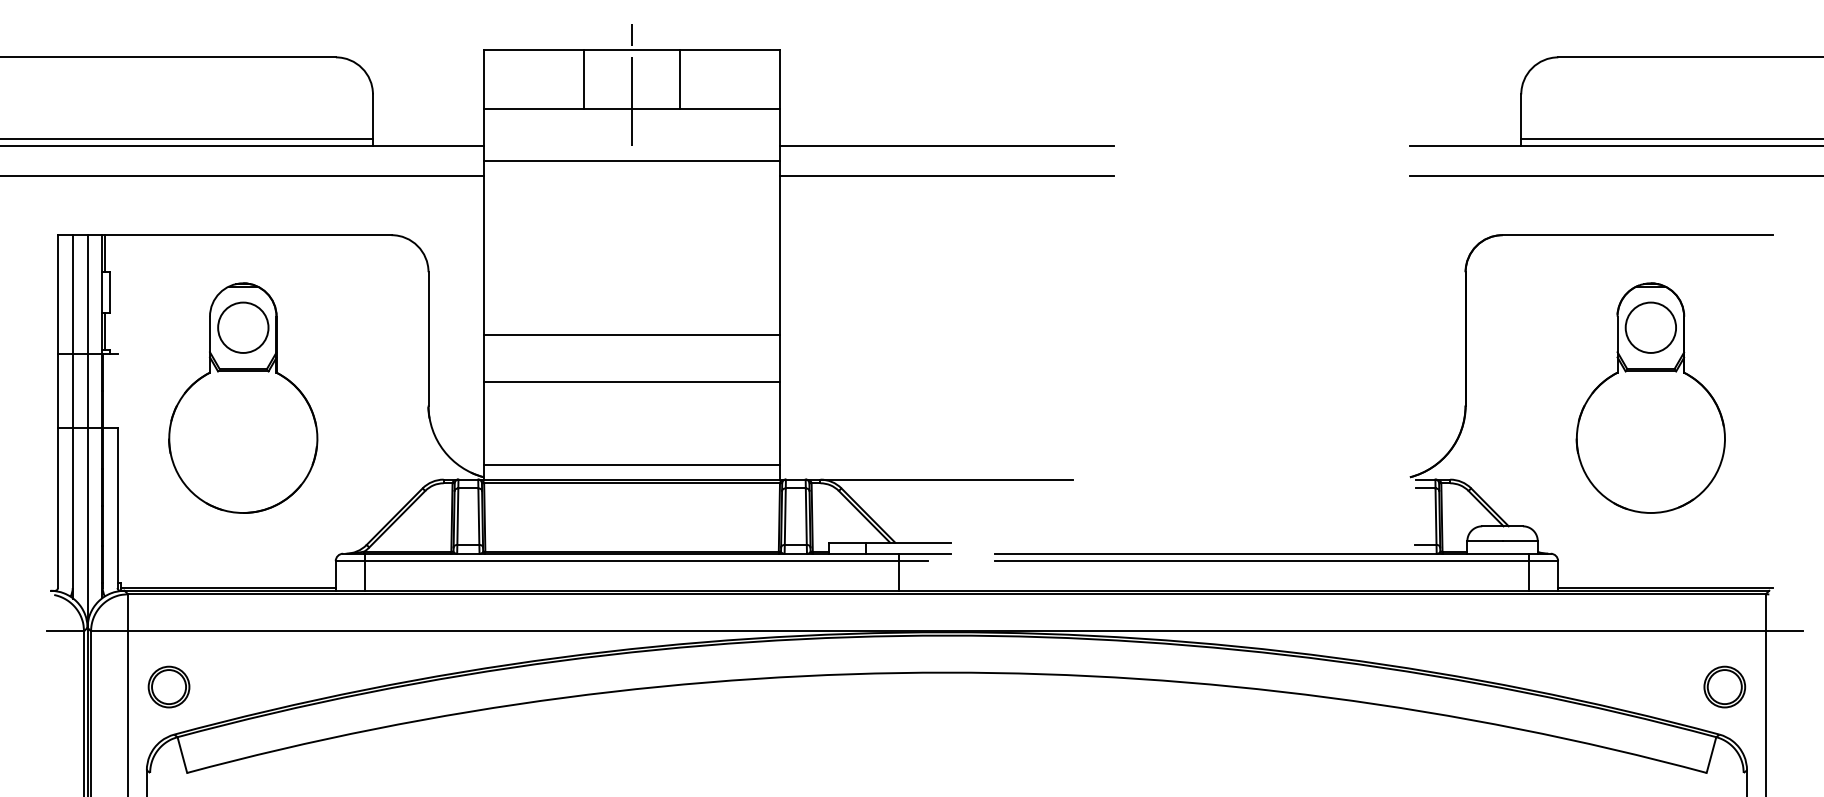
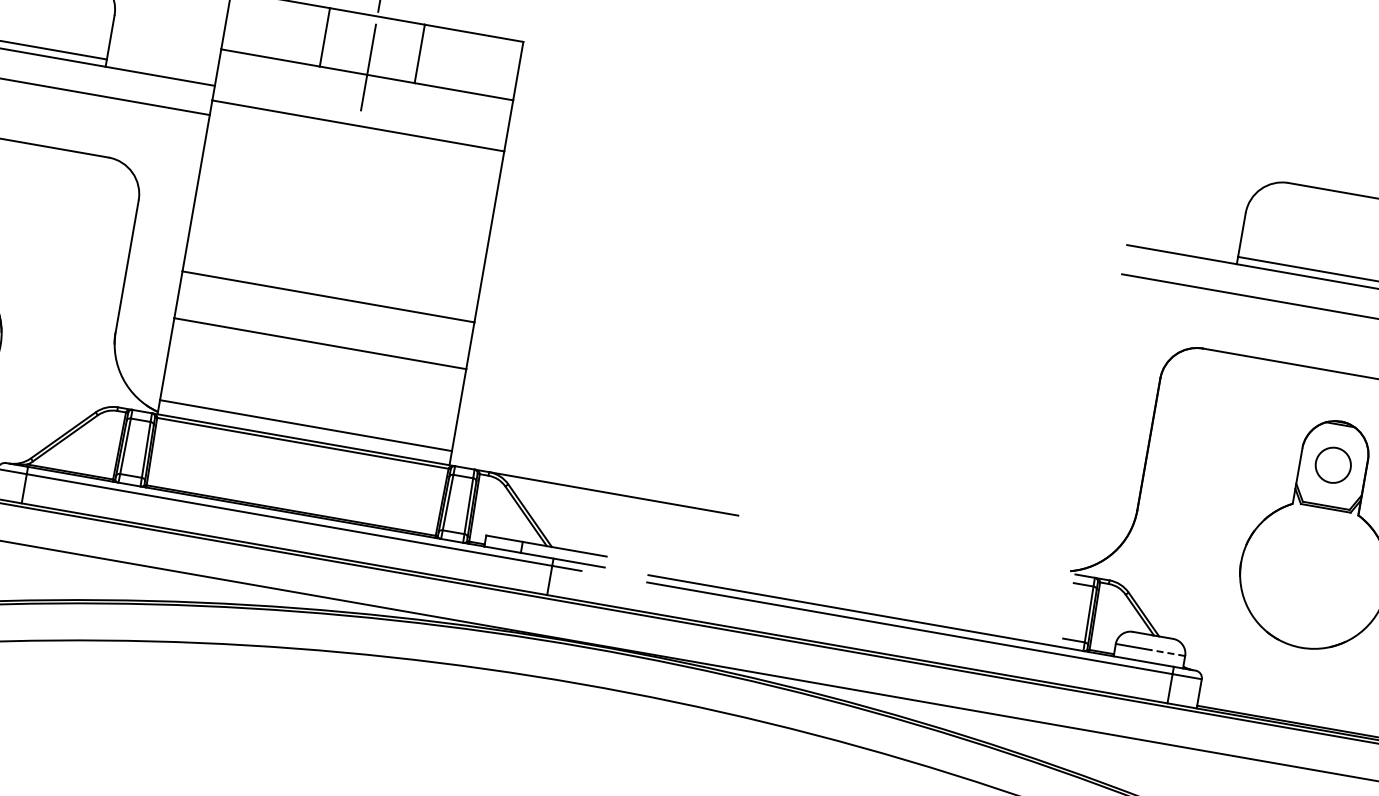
line: (946, 146) -> (670, 165), removed
line: (946, 175) -> (665, 194), removed
circle: (1650, 327) -> (1332, 464), size x0.7
line: (1520, 541) -> (1168, 653), solid -> dashed

